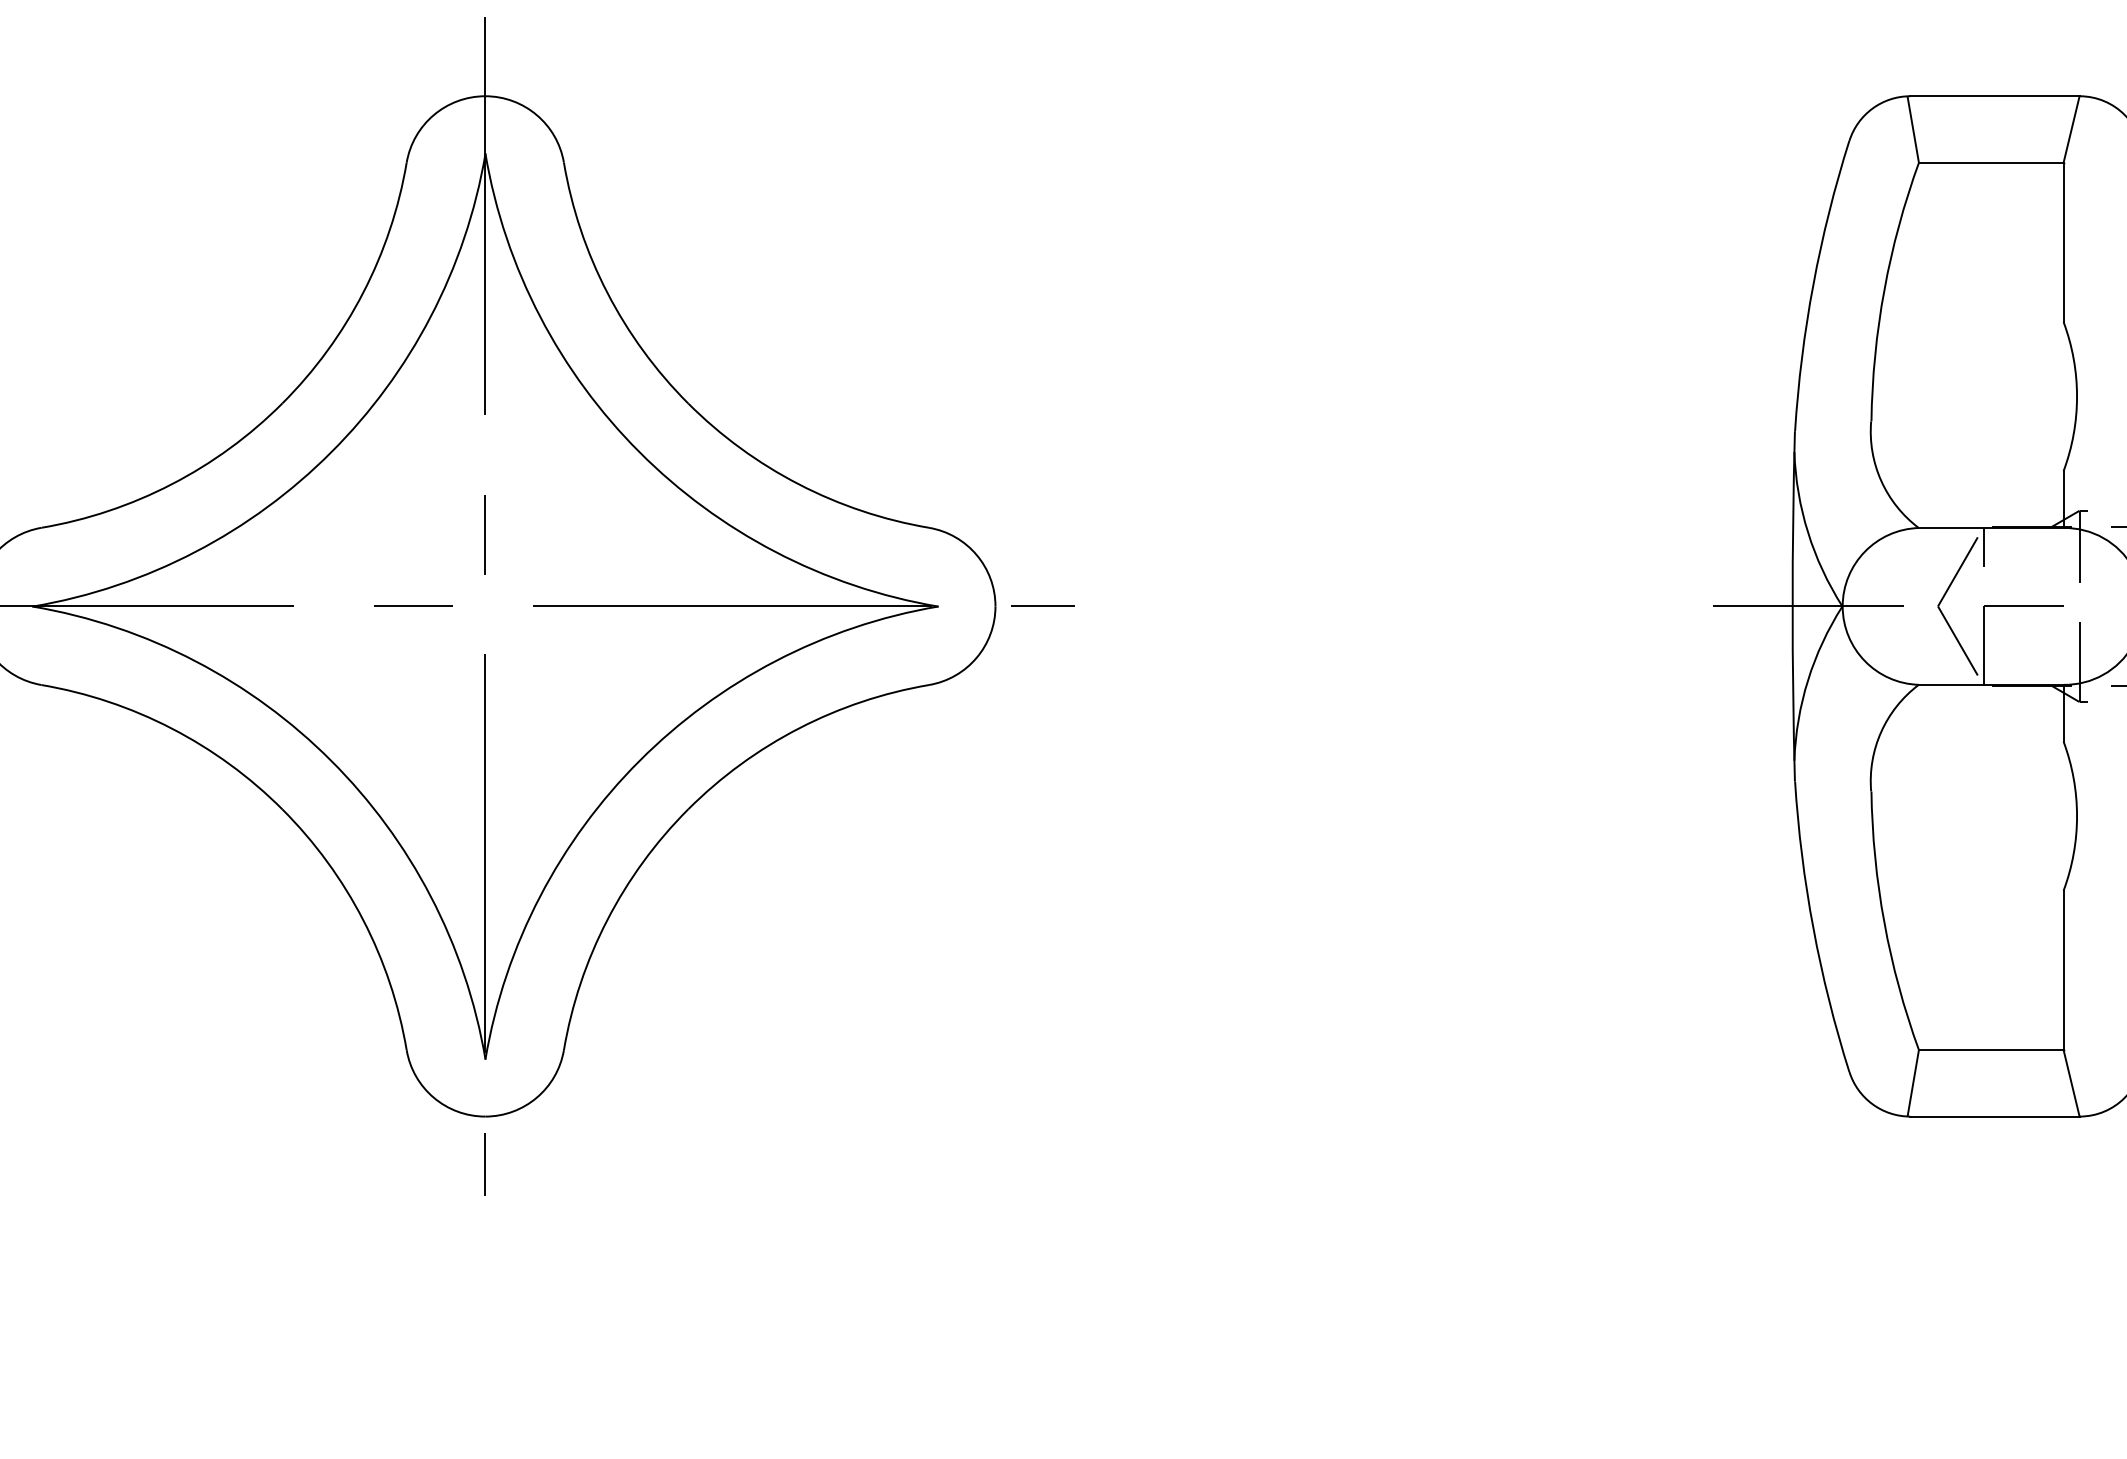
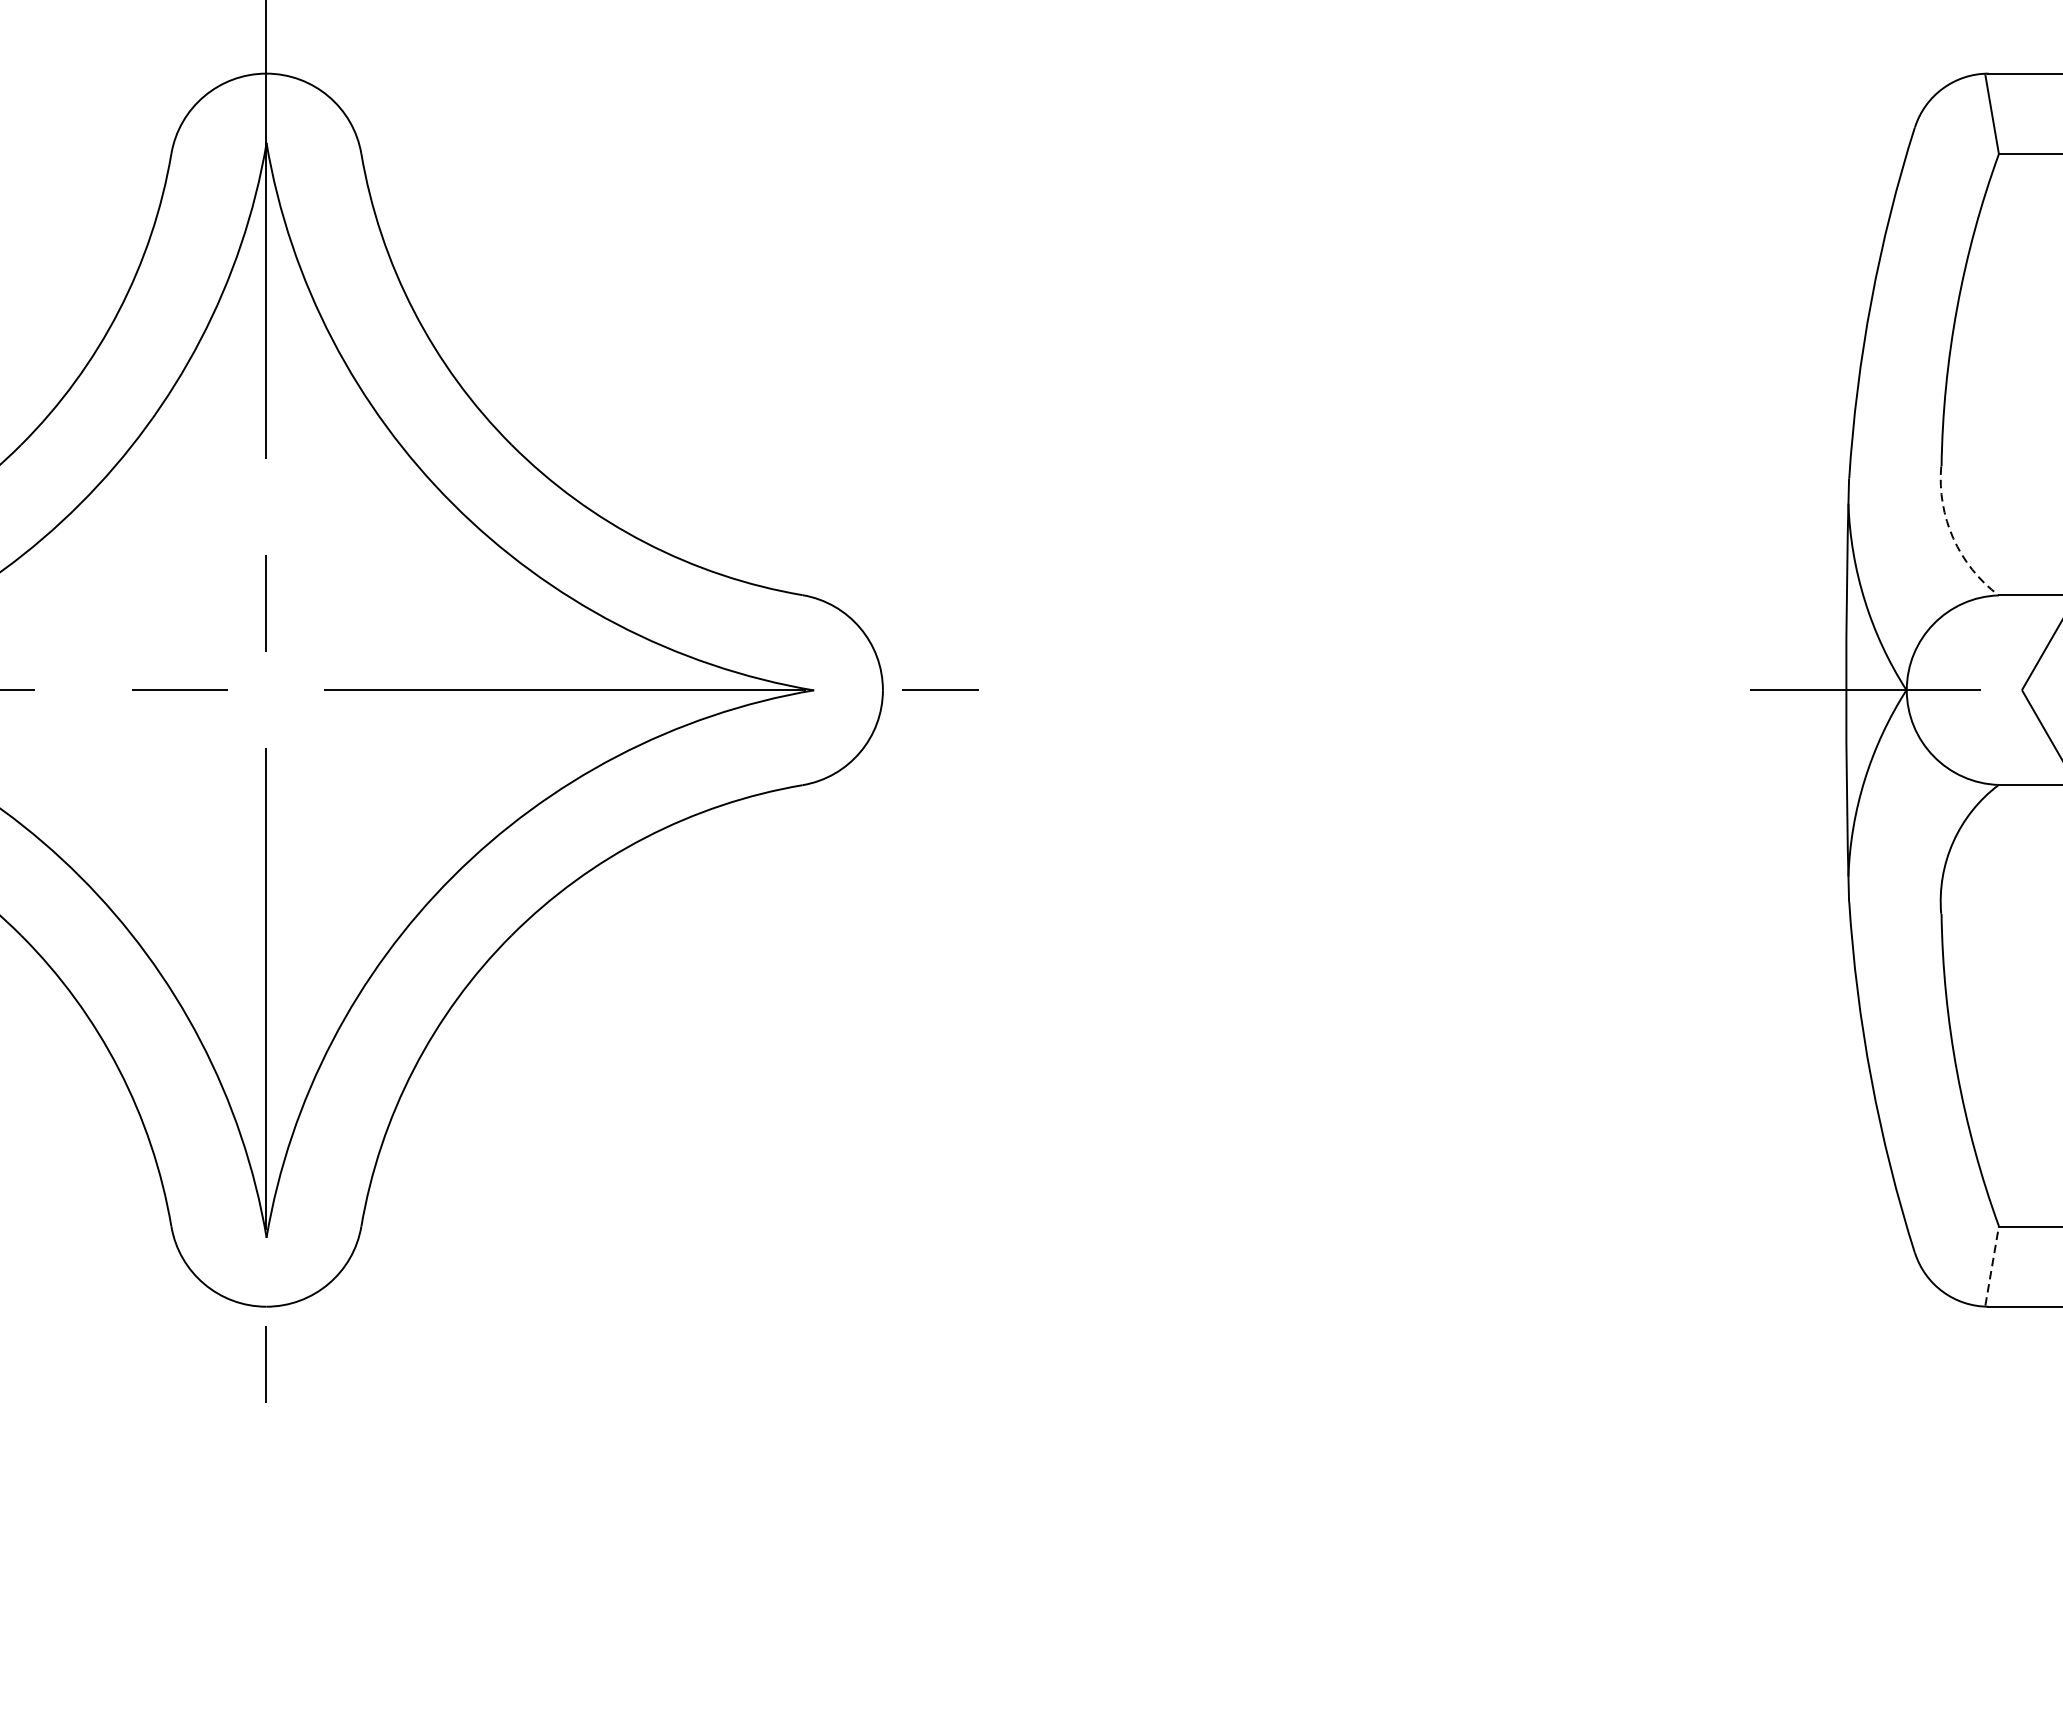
arc: (1881, 480) -> (1953, 538), solid -> dashed
line: (1913, 1082) -> (1992, 1265), solid -> dashed

